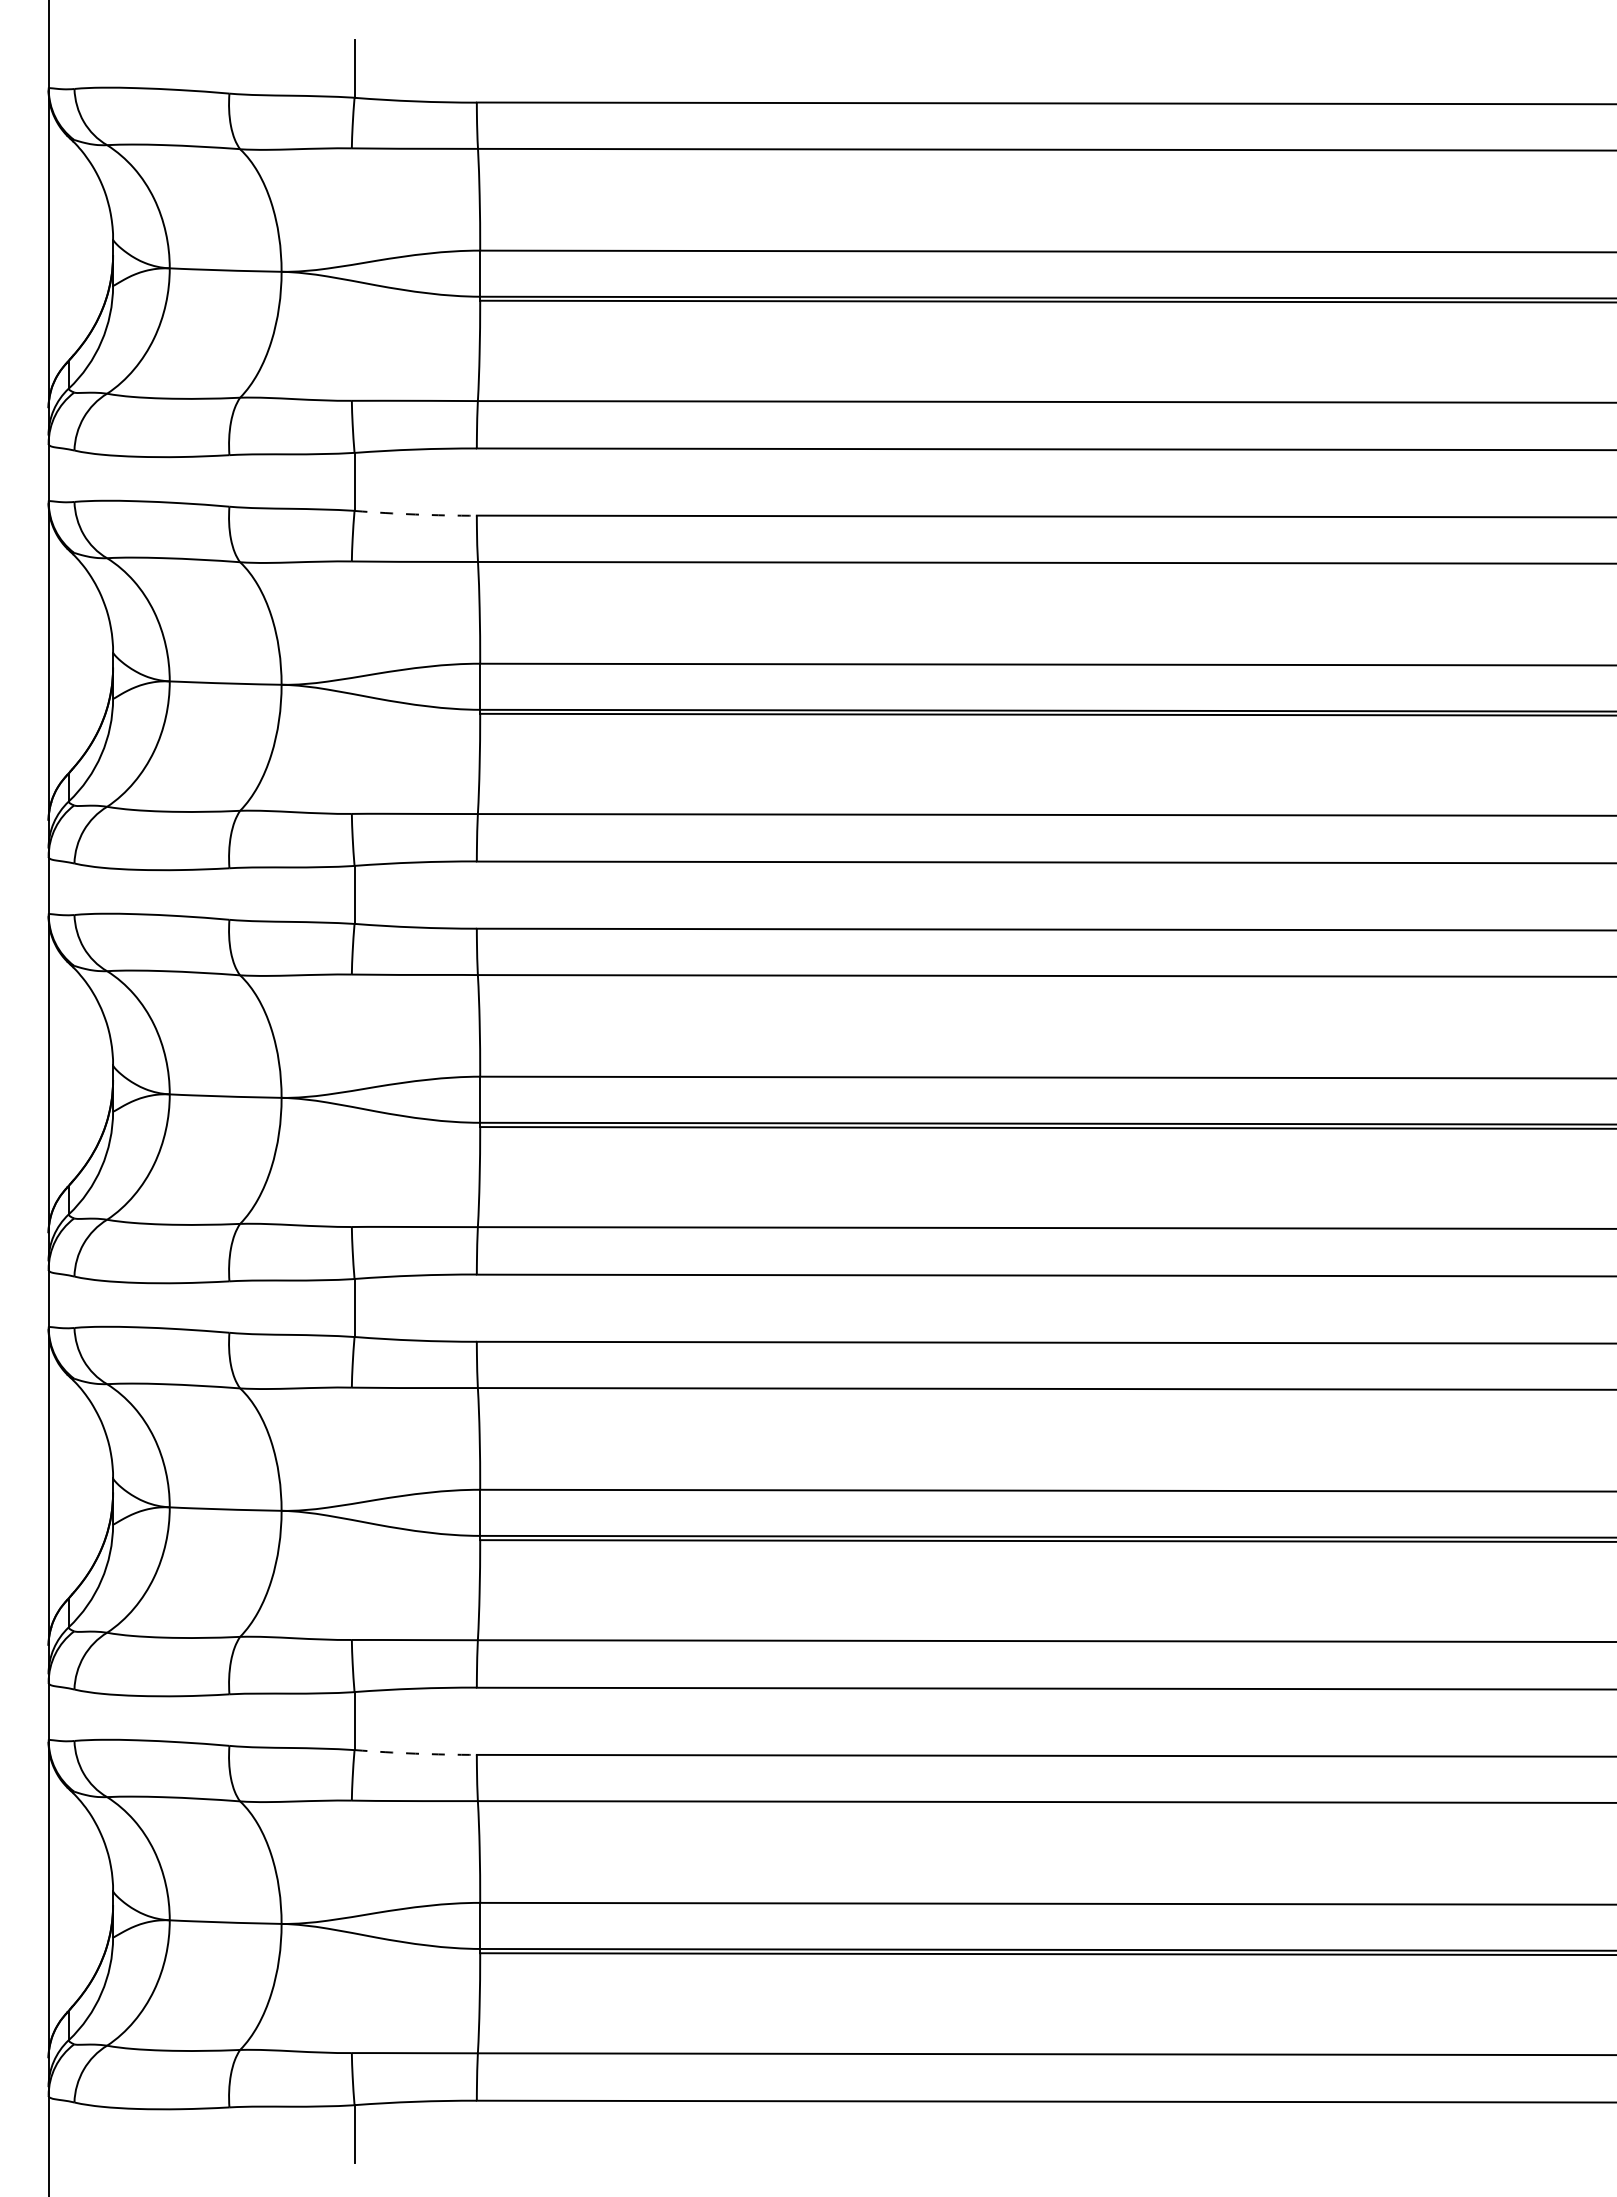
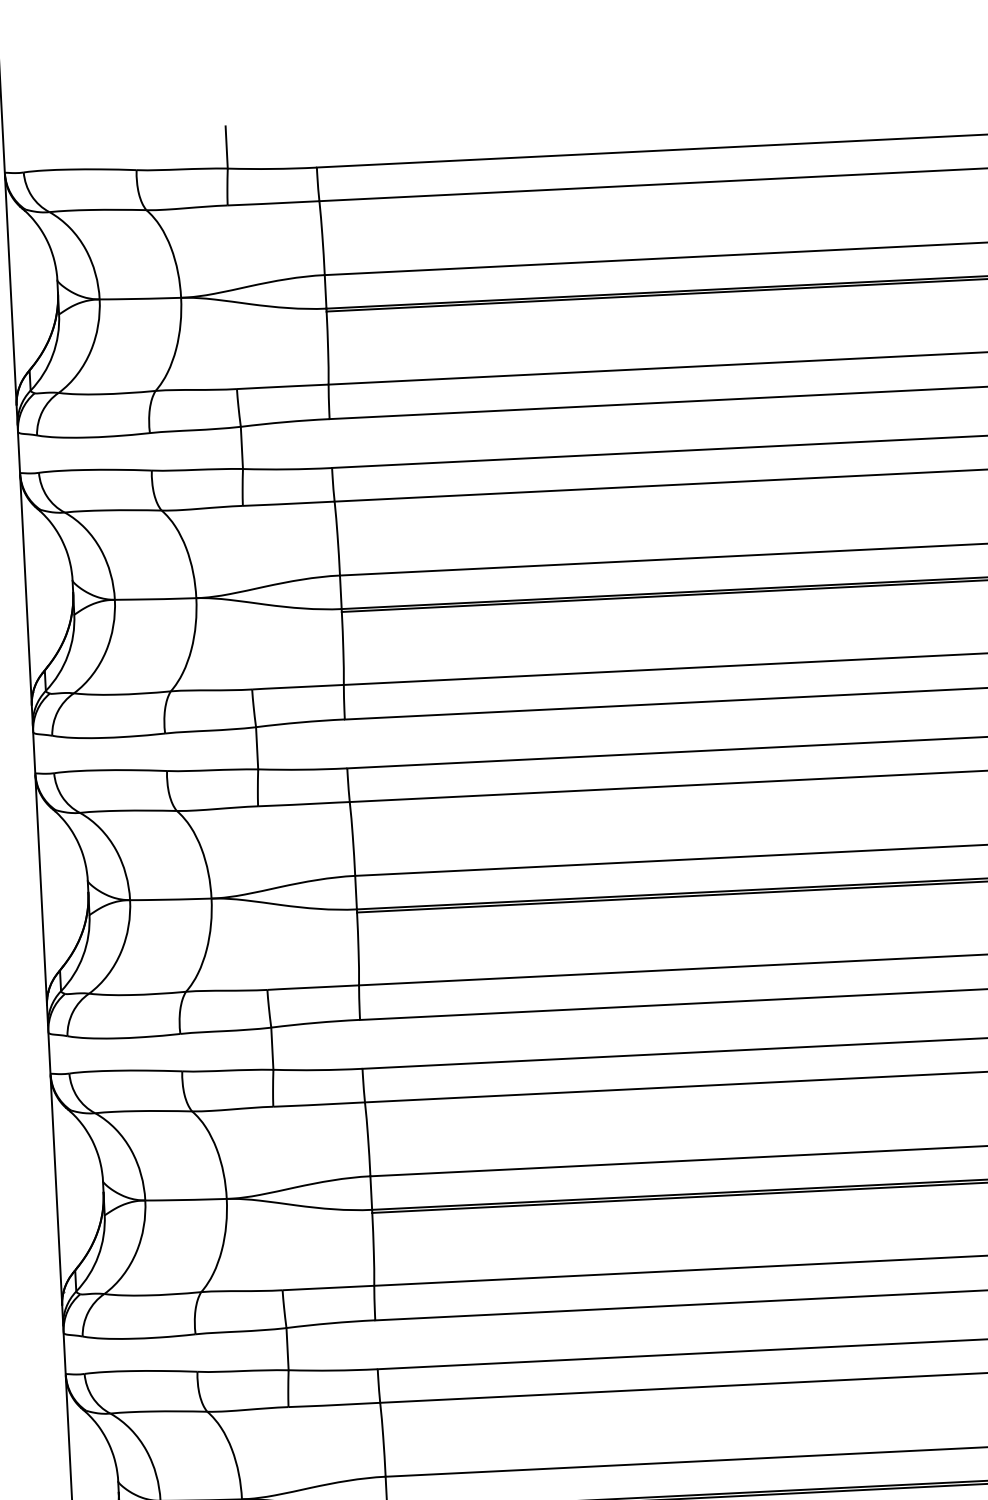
arc: (415, 514) -> (287, 469), dashed -> solid
arc: (415, 1753) -> (333, 1370), dashed -> solid

